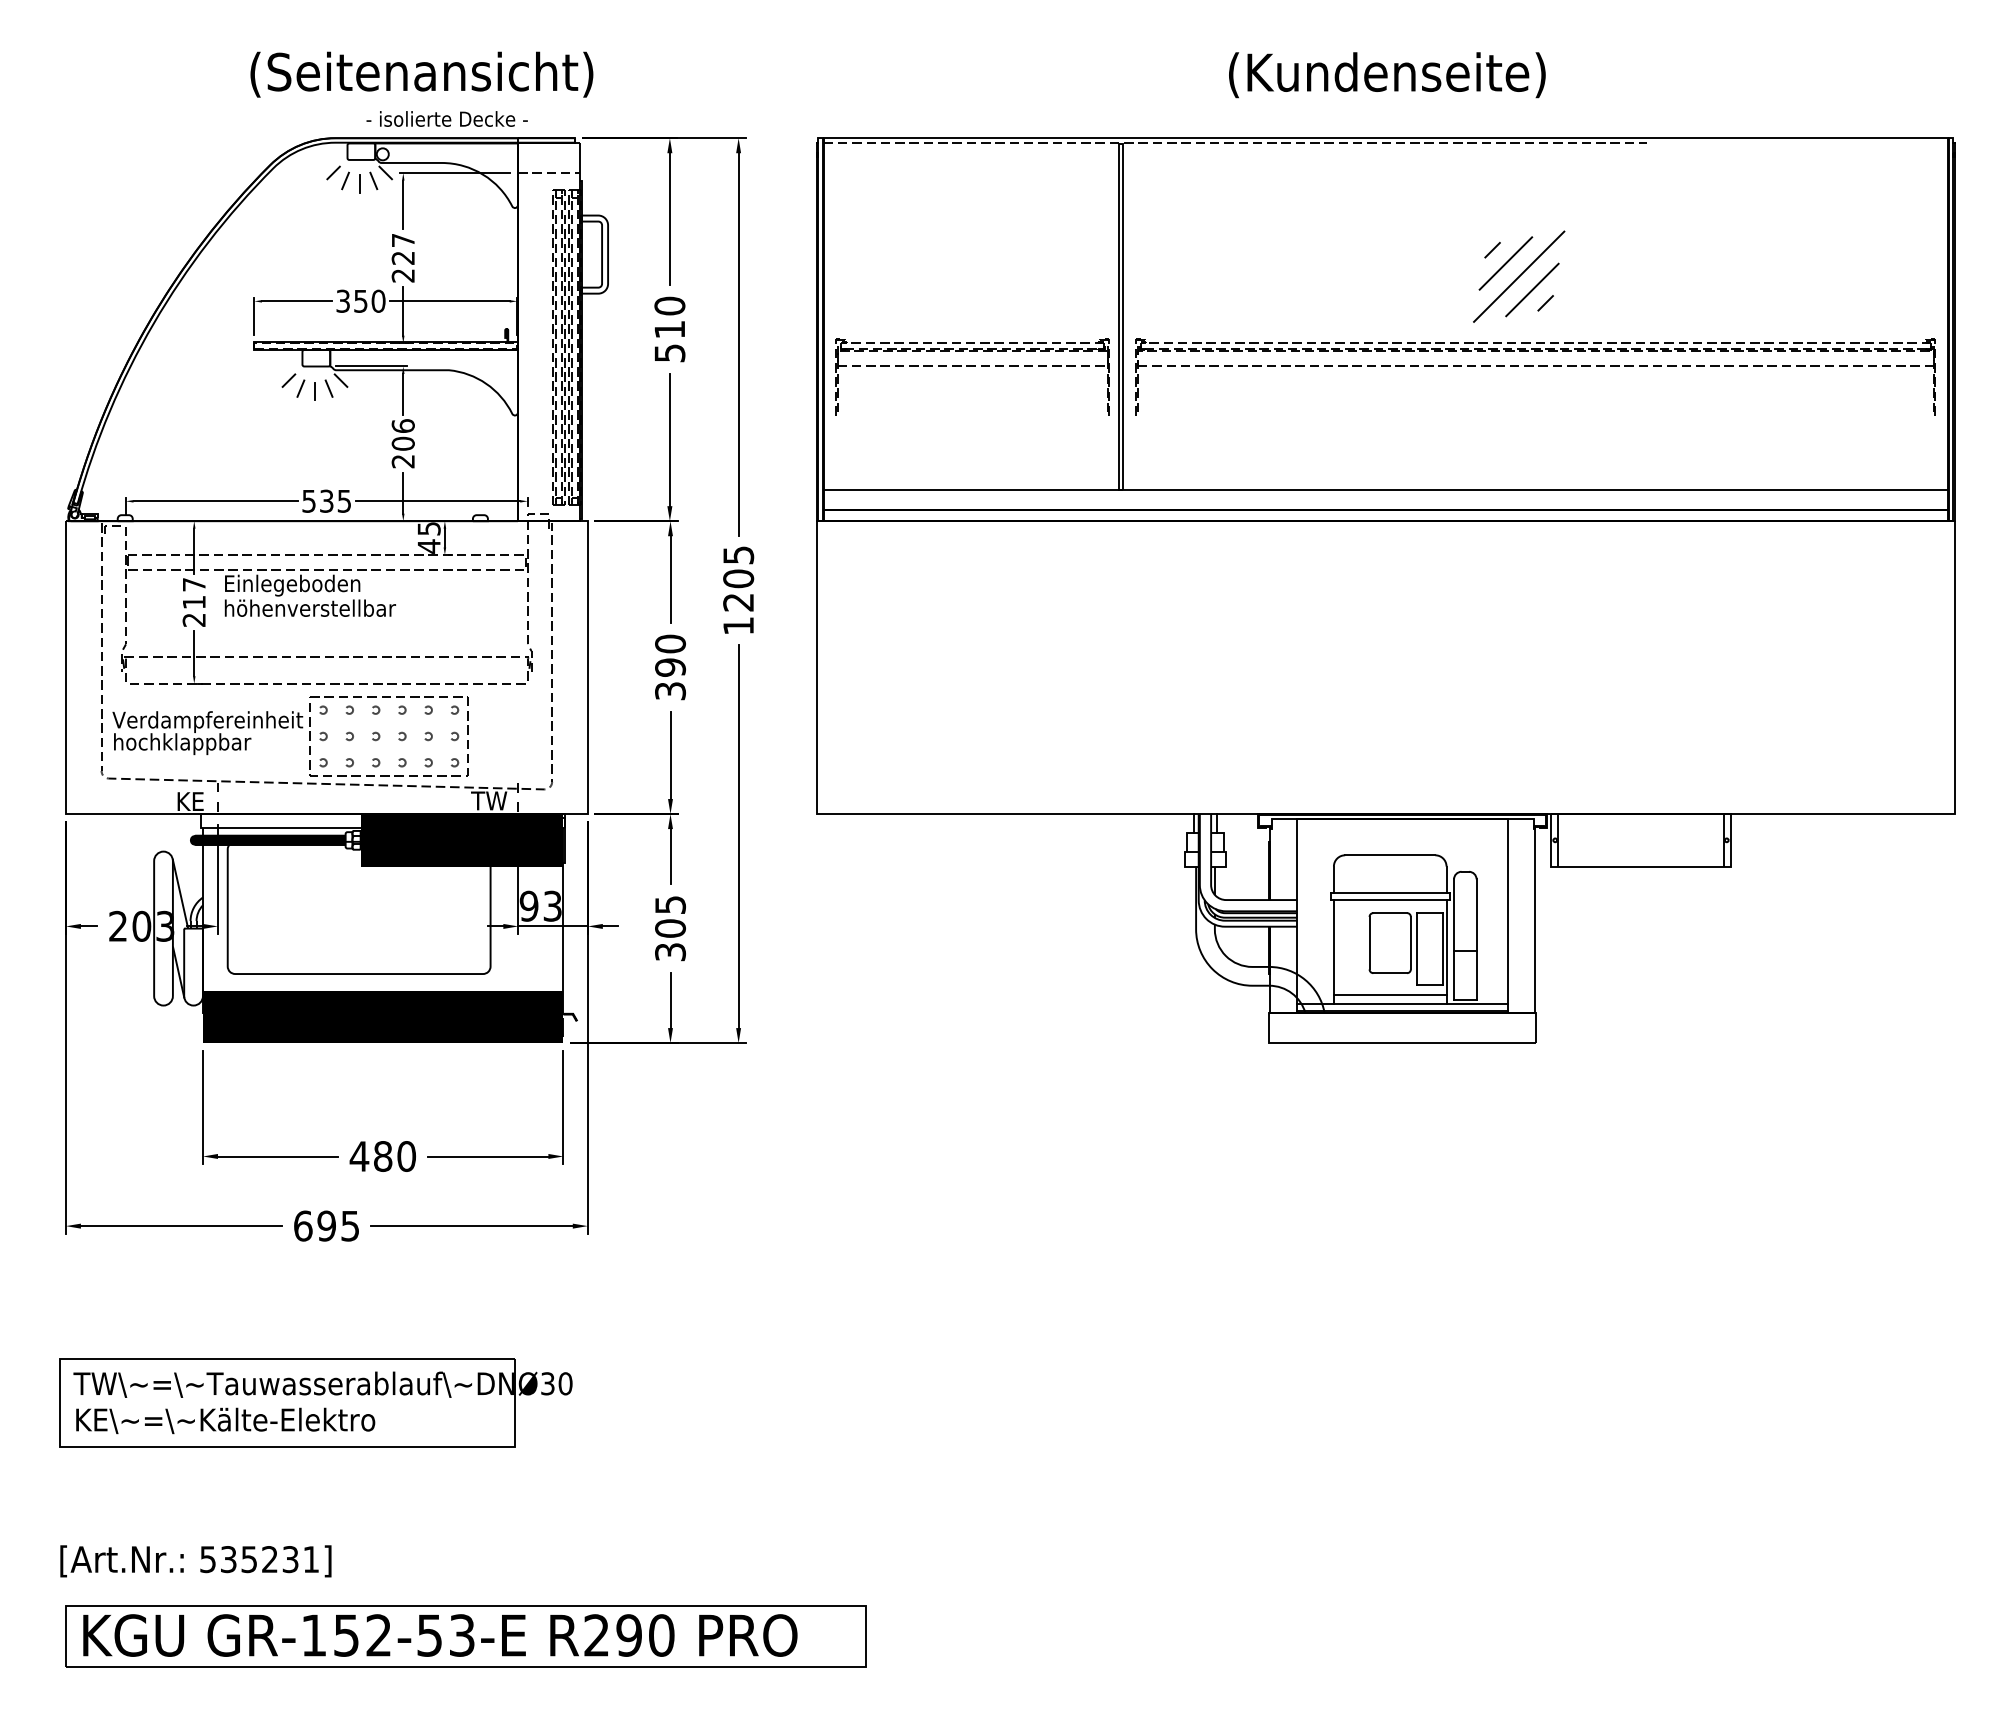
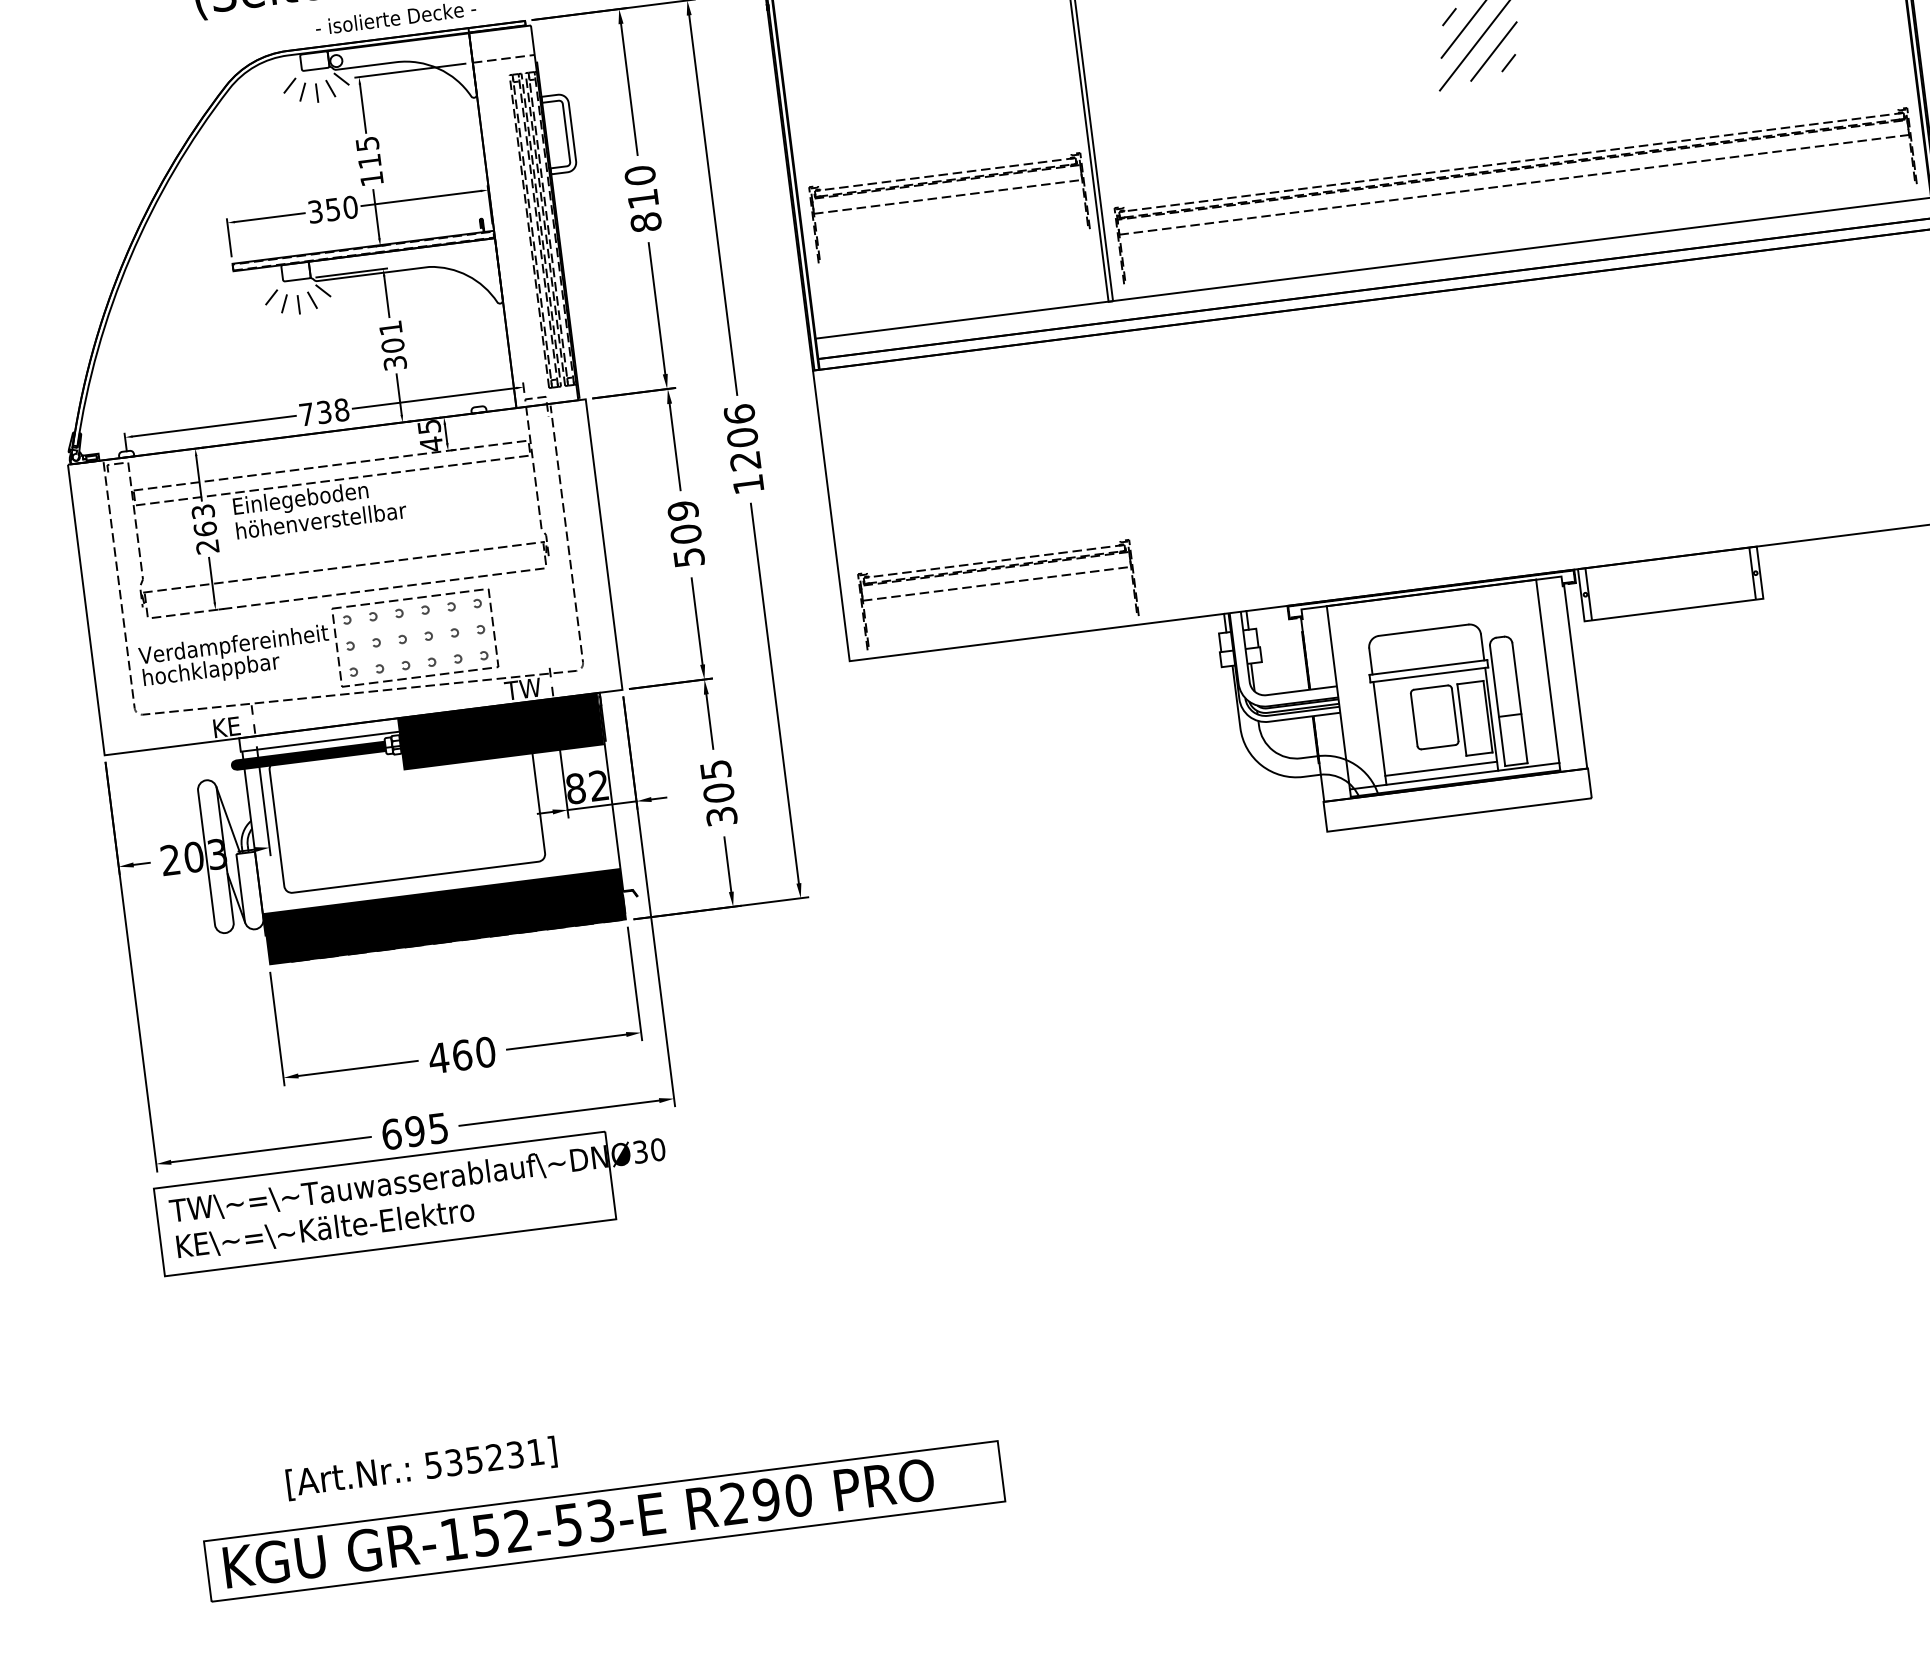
text: (402, 258) -> (368, 161), 227 -> 115
text: (669, 353) -> (645, 222), 510 -> 810
part: (1533, 366) -> (1511, 185), moved
text: (402, 443) -> (392, 345), 206 -> 301
text: (326, 500) -> (323, 411), 535 -> 738
text: (738, 554) -> (739, 413), 1205 -> 1206
text: (193, 593) -> (203, 520), 217 -> 263
text: (670, 666) -> (685, 533), 390 -> 509
part: (972, 756) -> (996, 584), added
text: (540, 905) -> (586, 786), 93 -> 82
text: (383, 1156) -> (462, 1055), 480 -> 460
part: (315, 1402) -> (412, 1199), moved
text: (195, 1561) -> (421, 1468), moved

